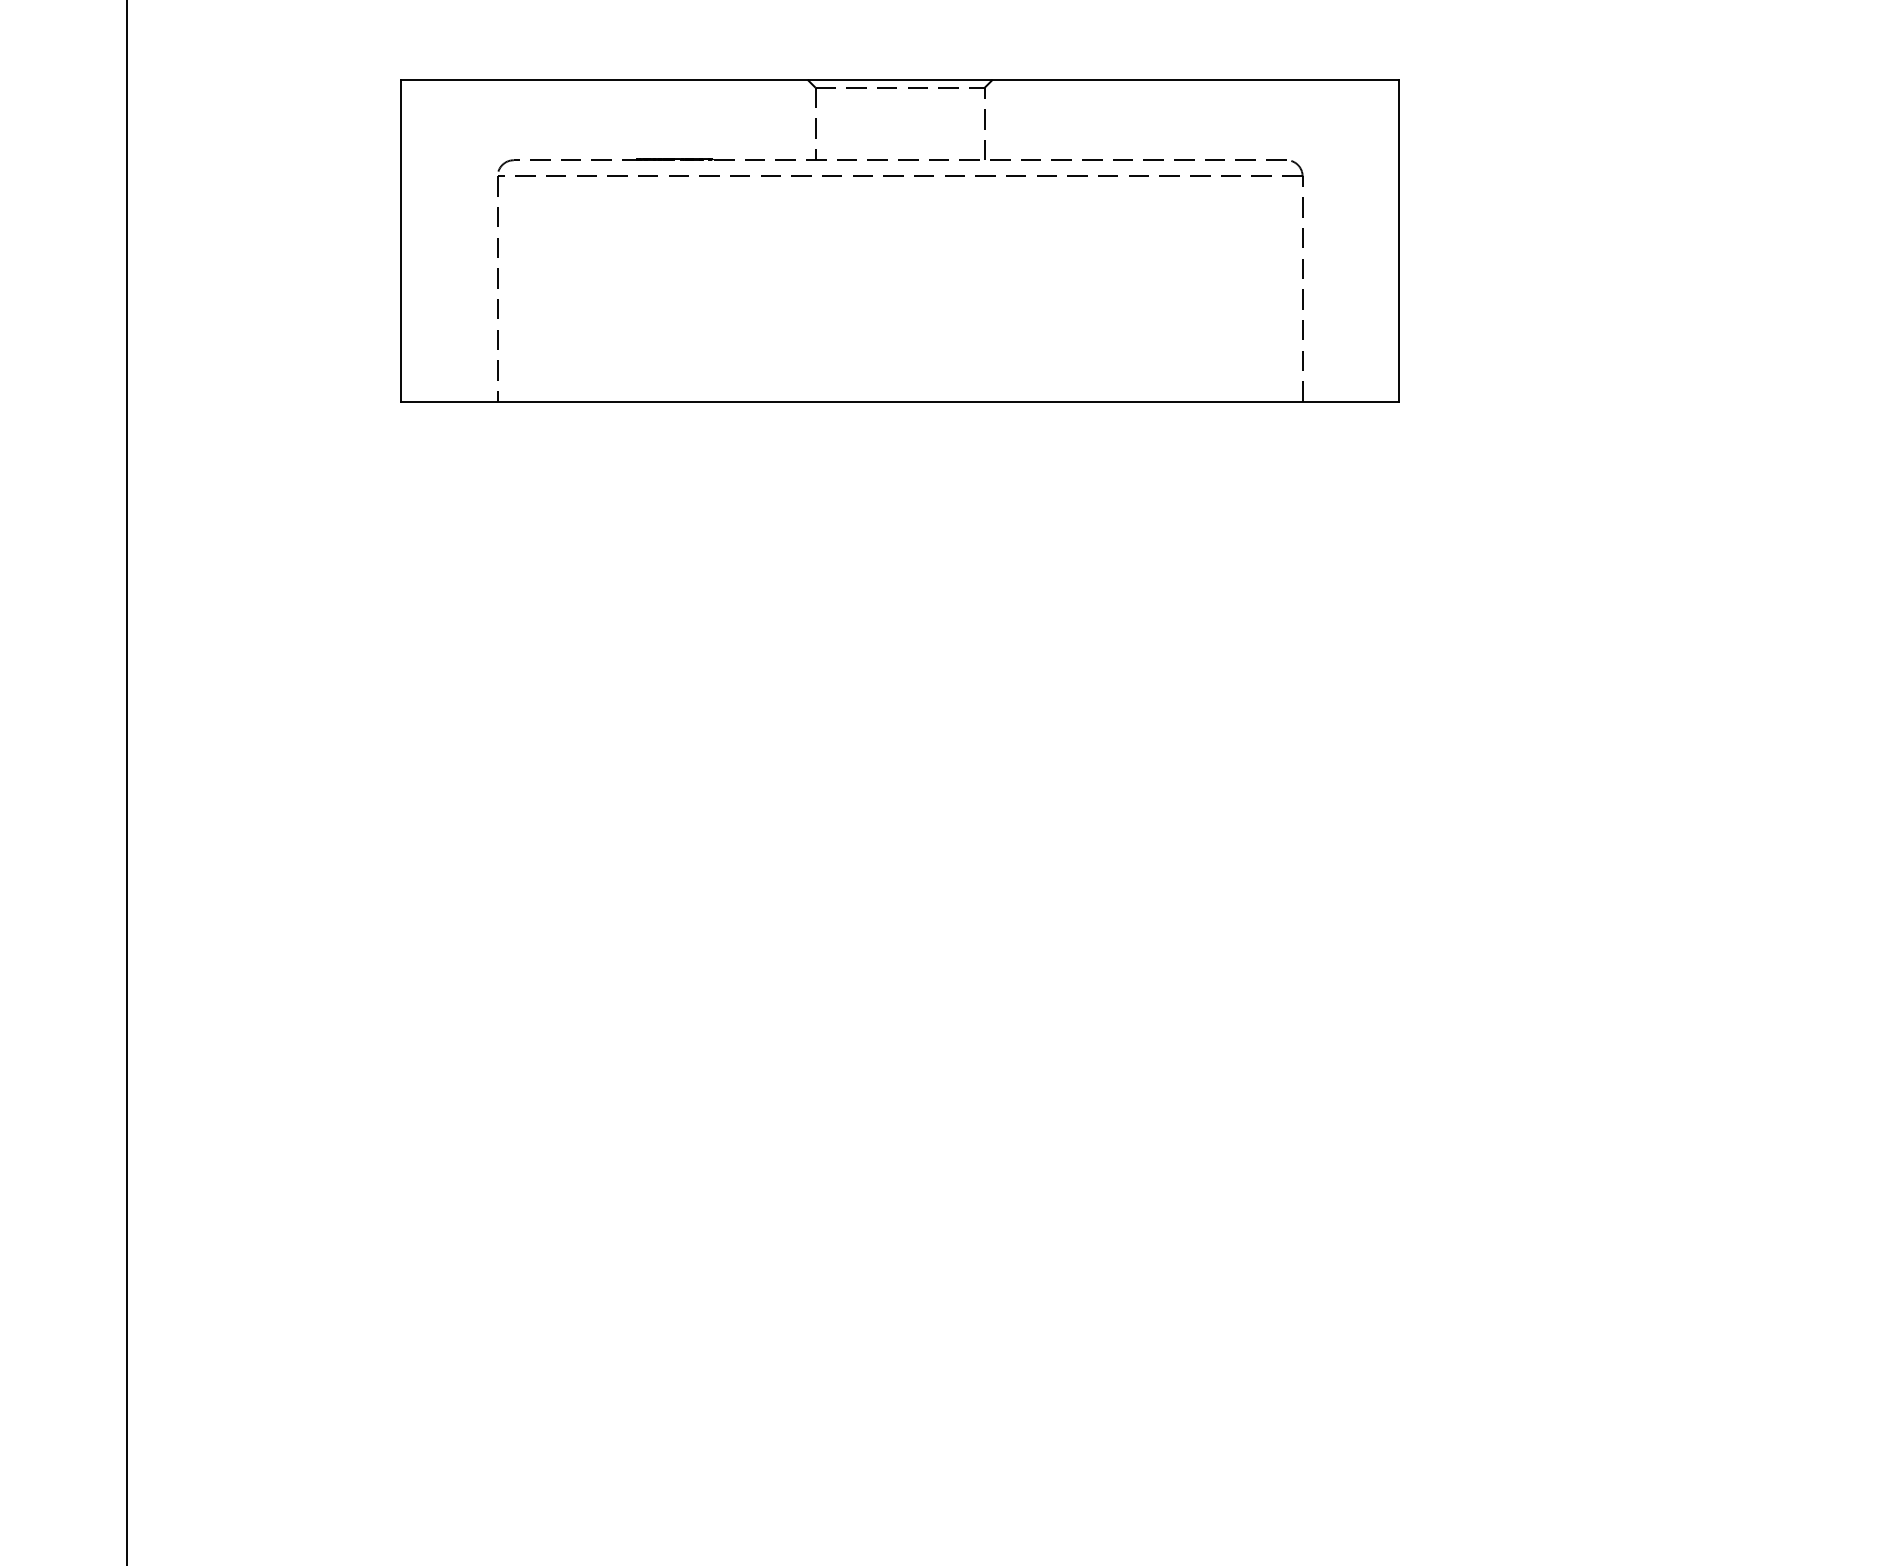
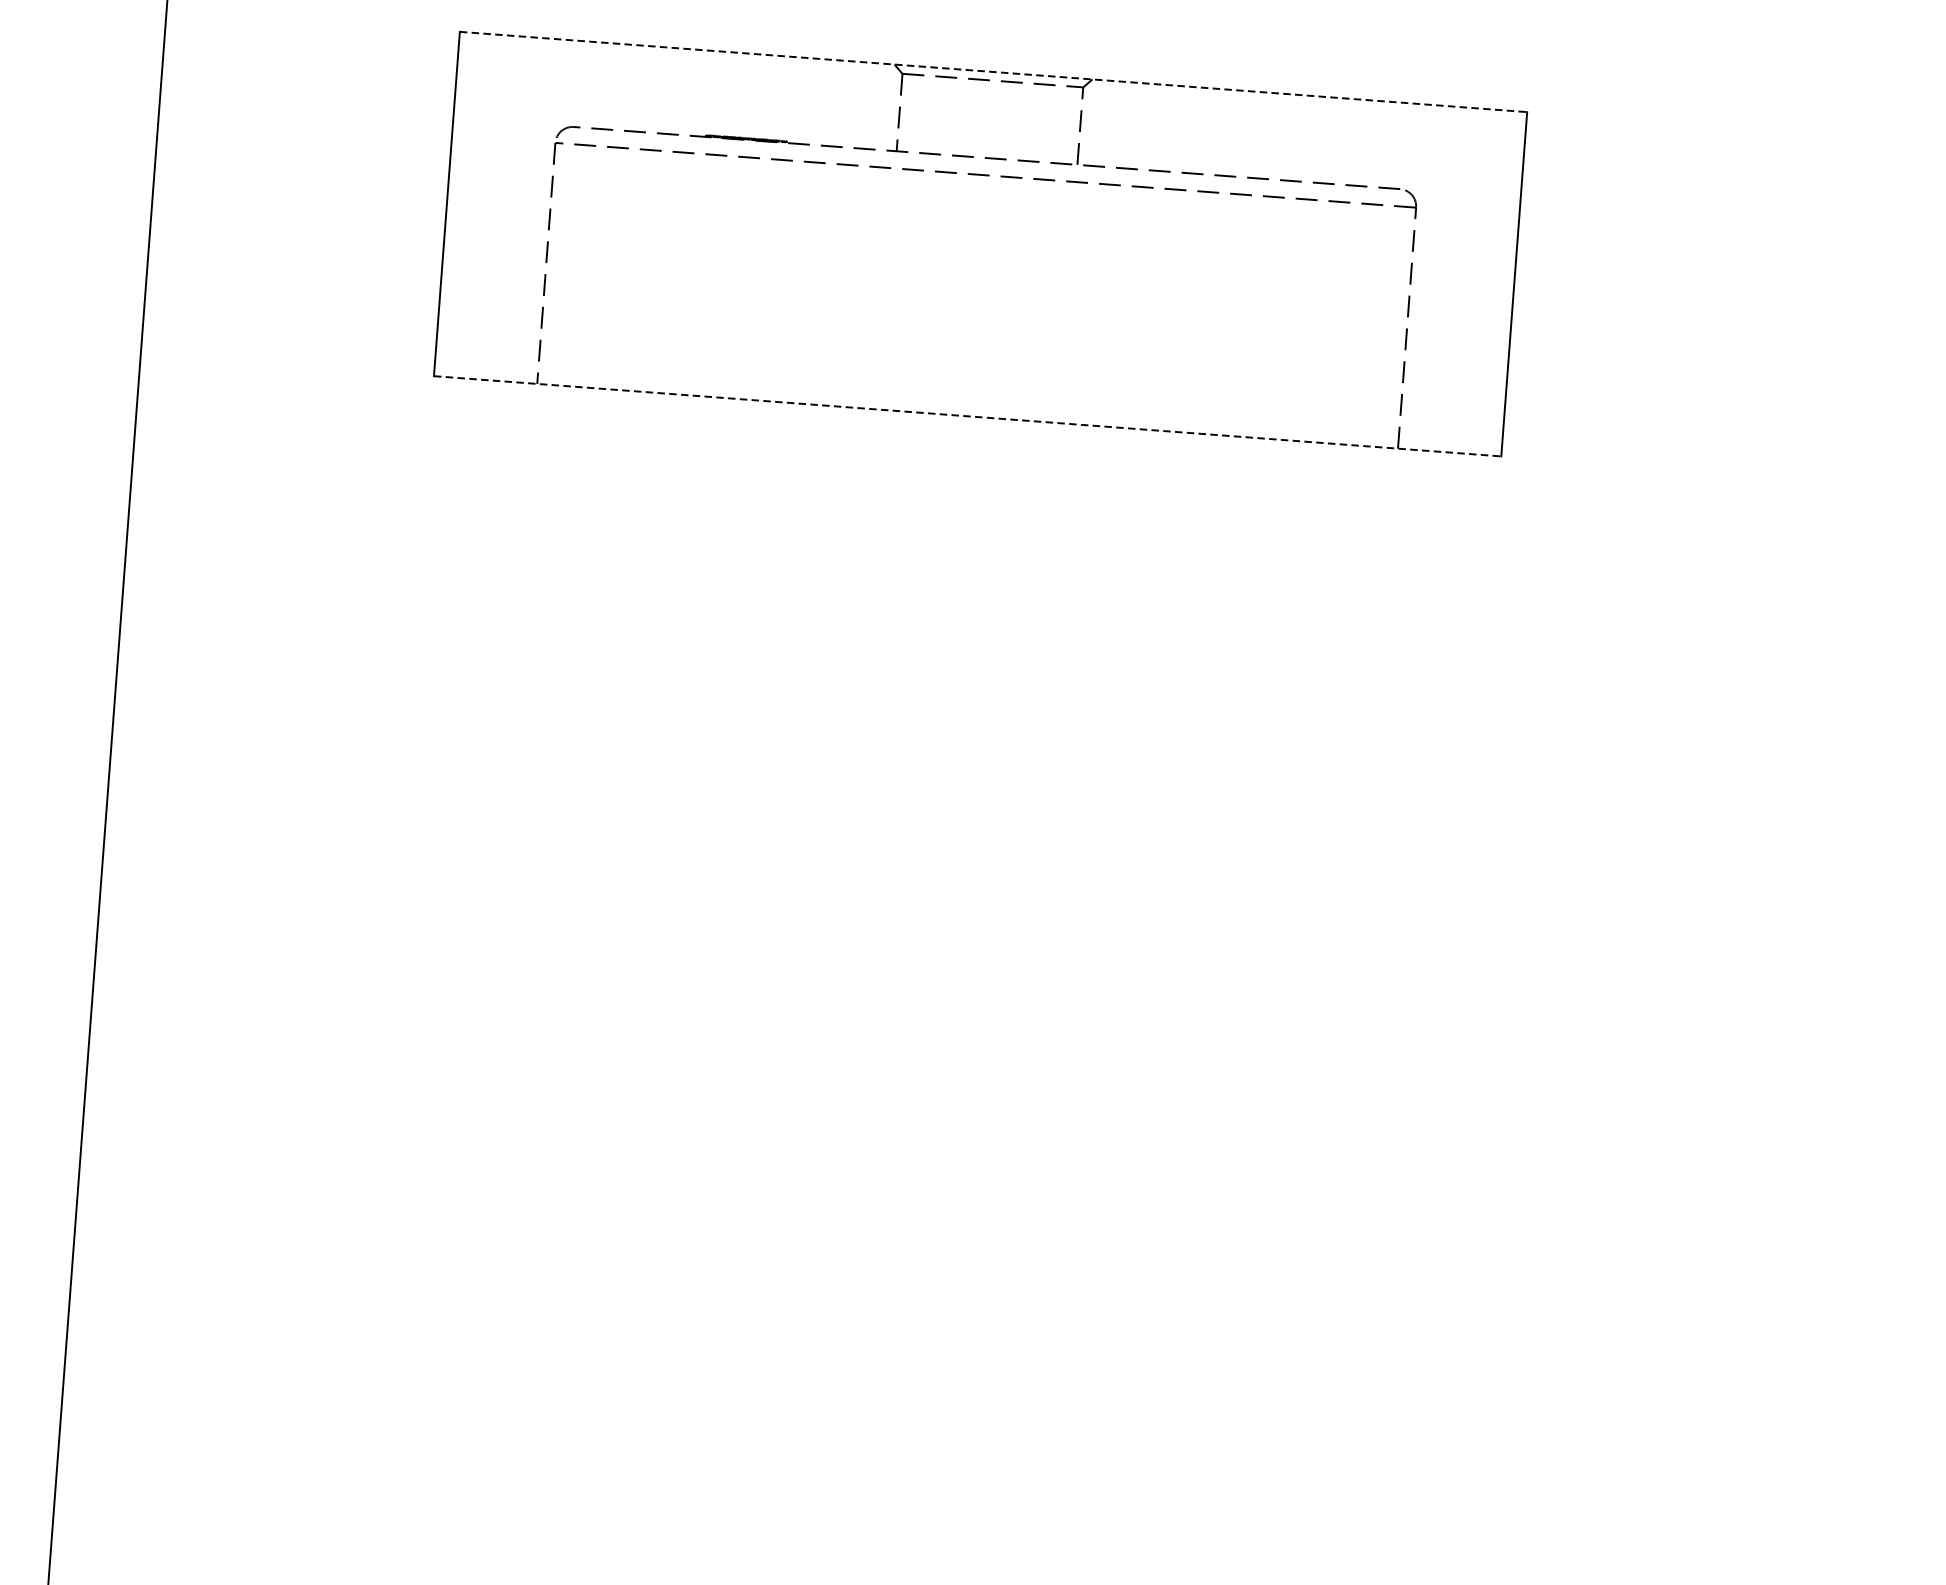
line: (900, 79) -> (993, 71), solid -> dashed
line: (900, 401) -> (968, 416), solid -> dashed

